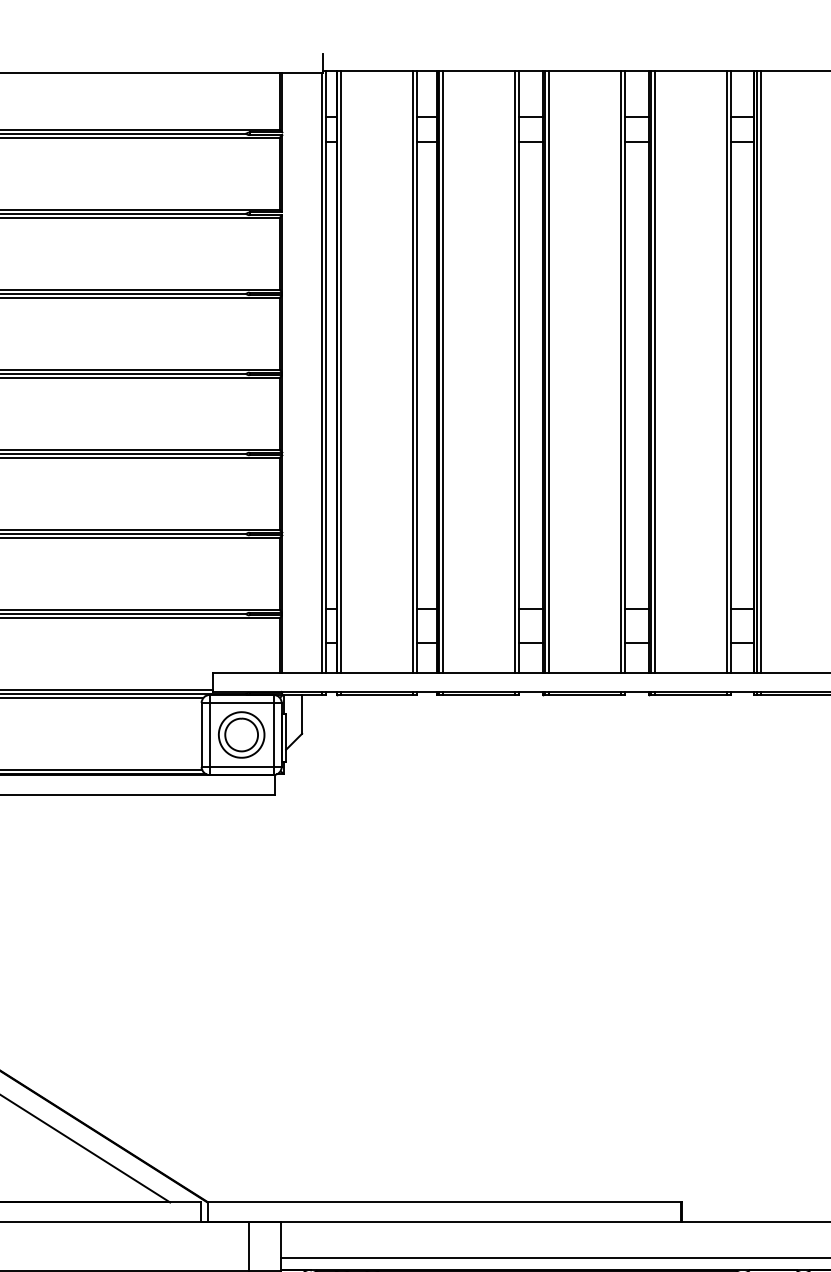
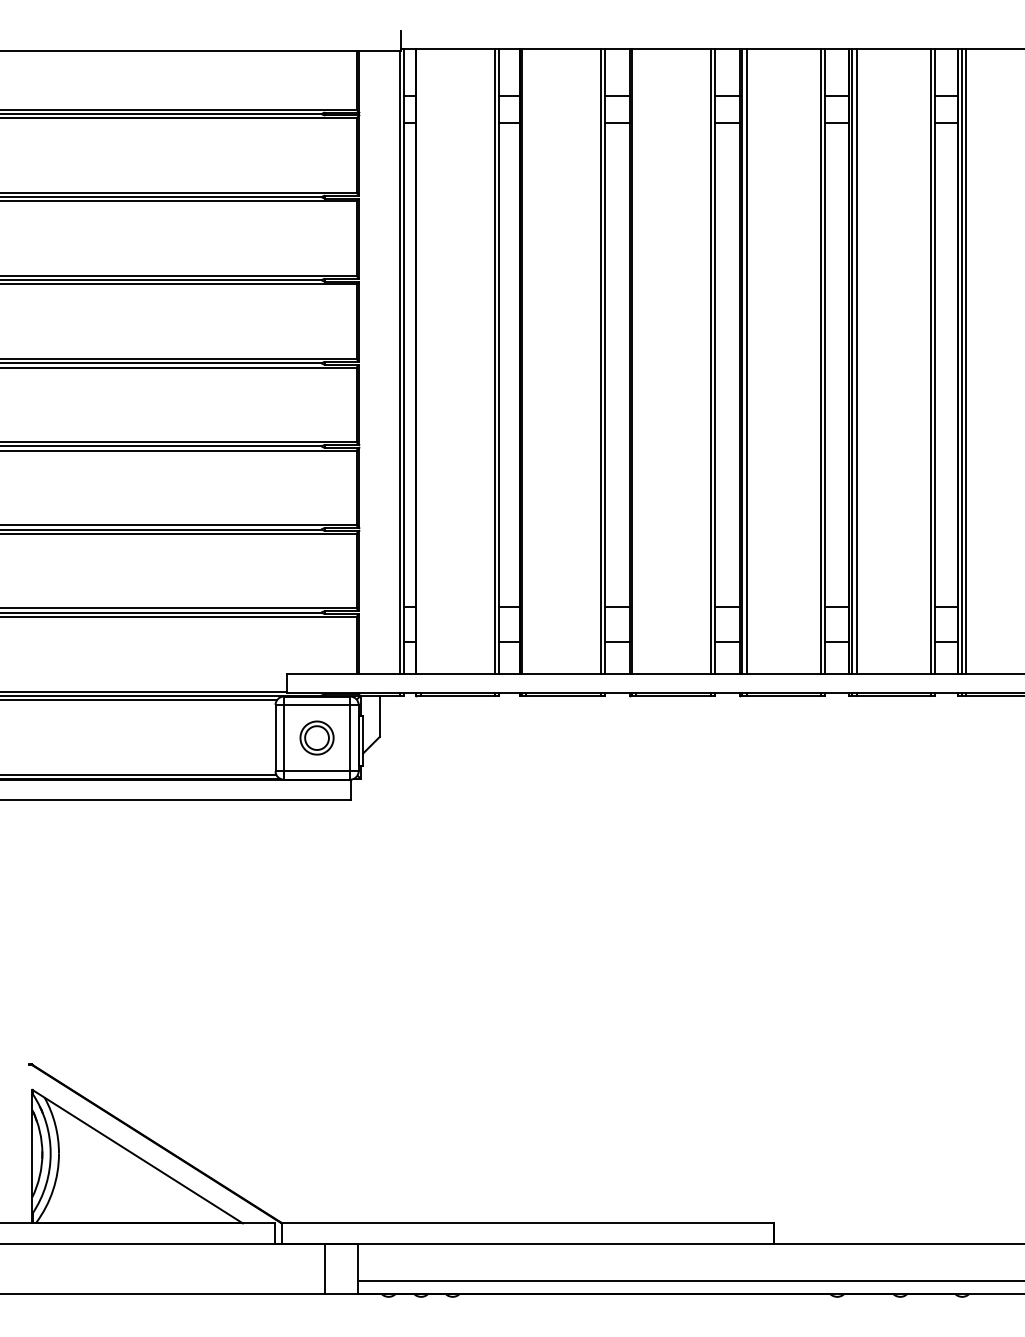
line: (341, 371) -> (420, 360), removed
line: (442, 371) -> (525, 360), removed
line: (549, 371) -> (636, 360), removed
part: (241, 734) -> (316, 737), size x0.7

